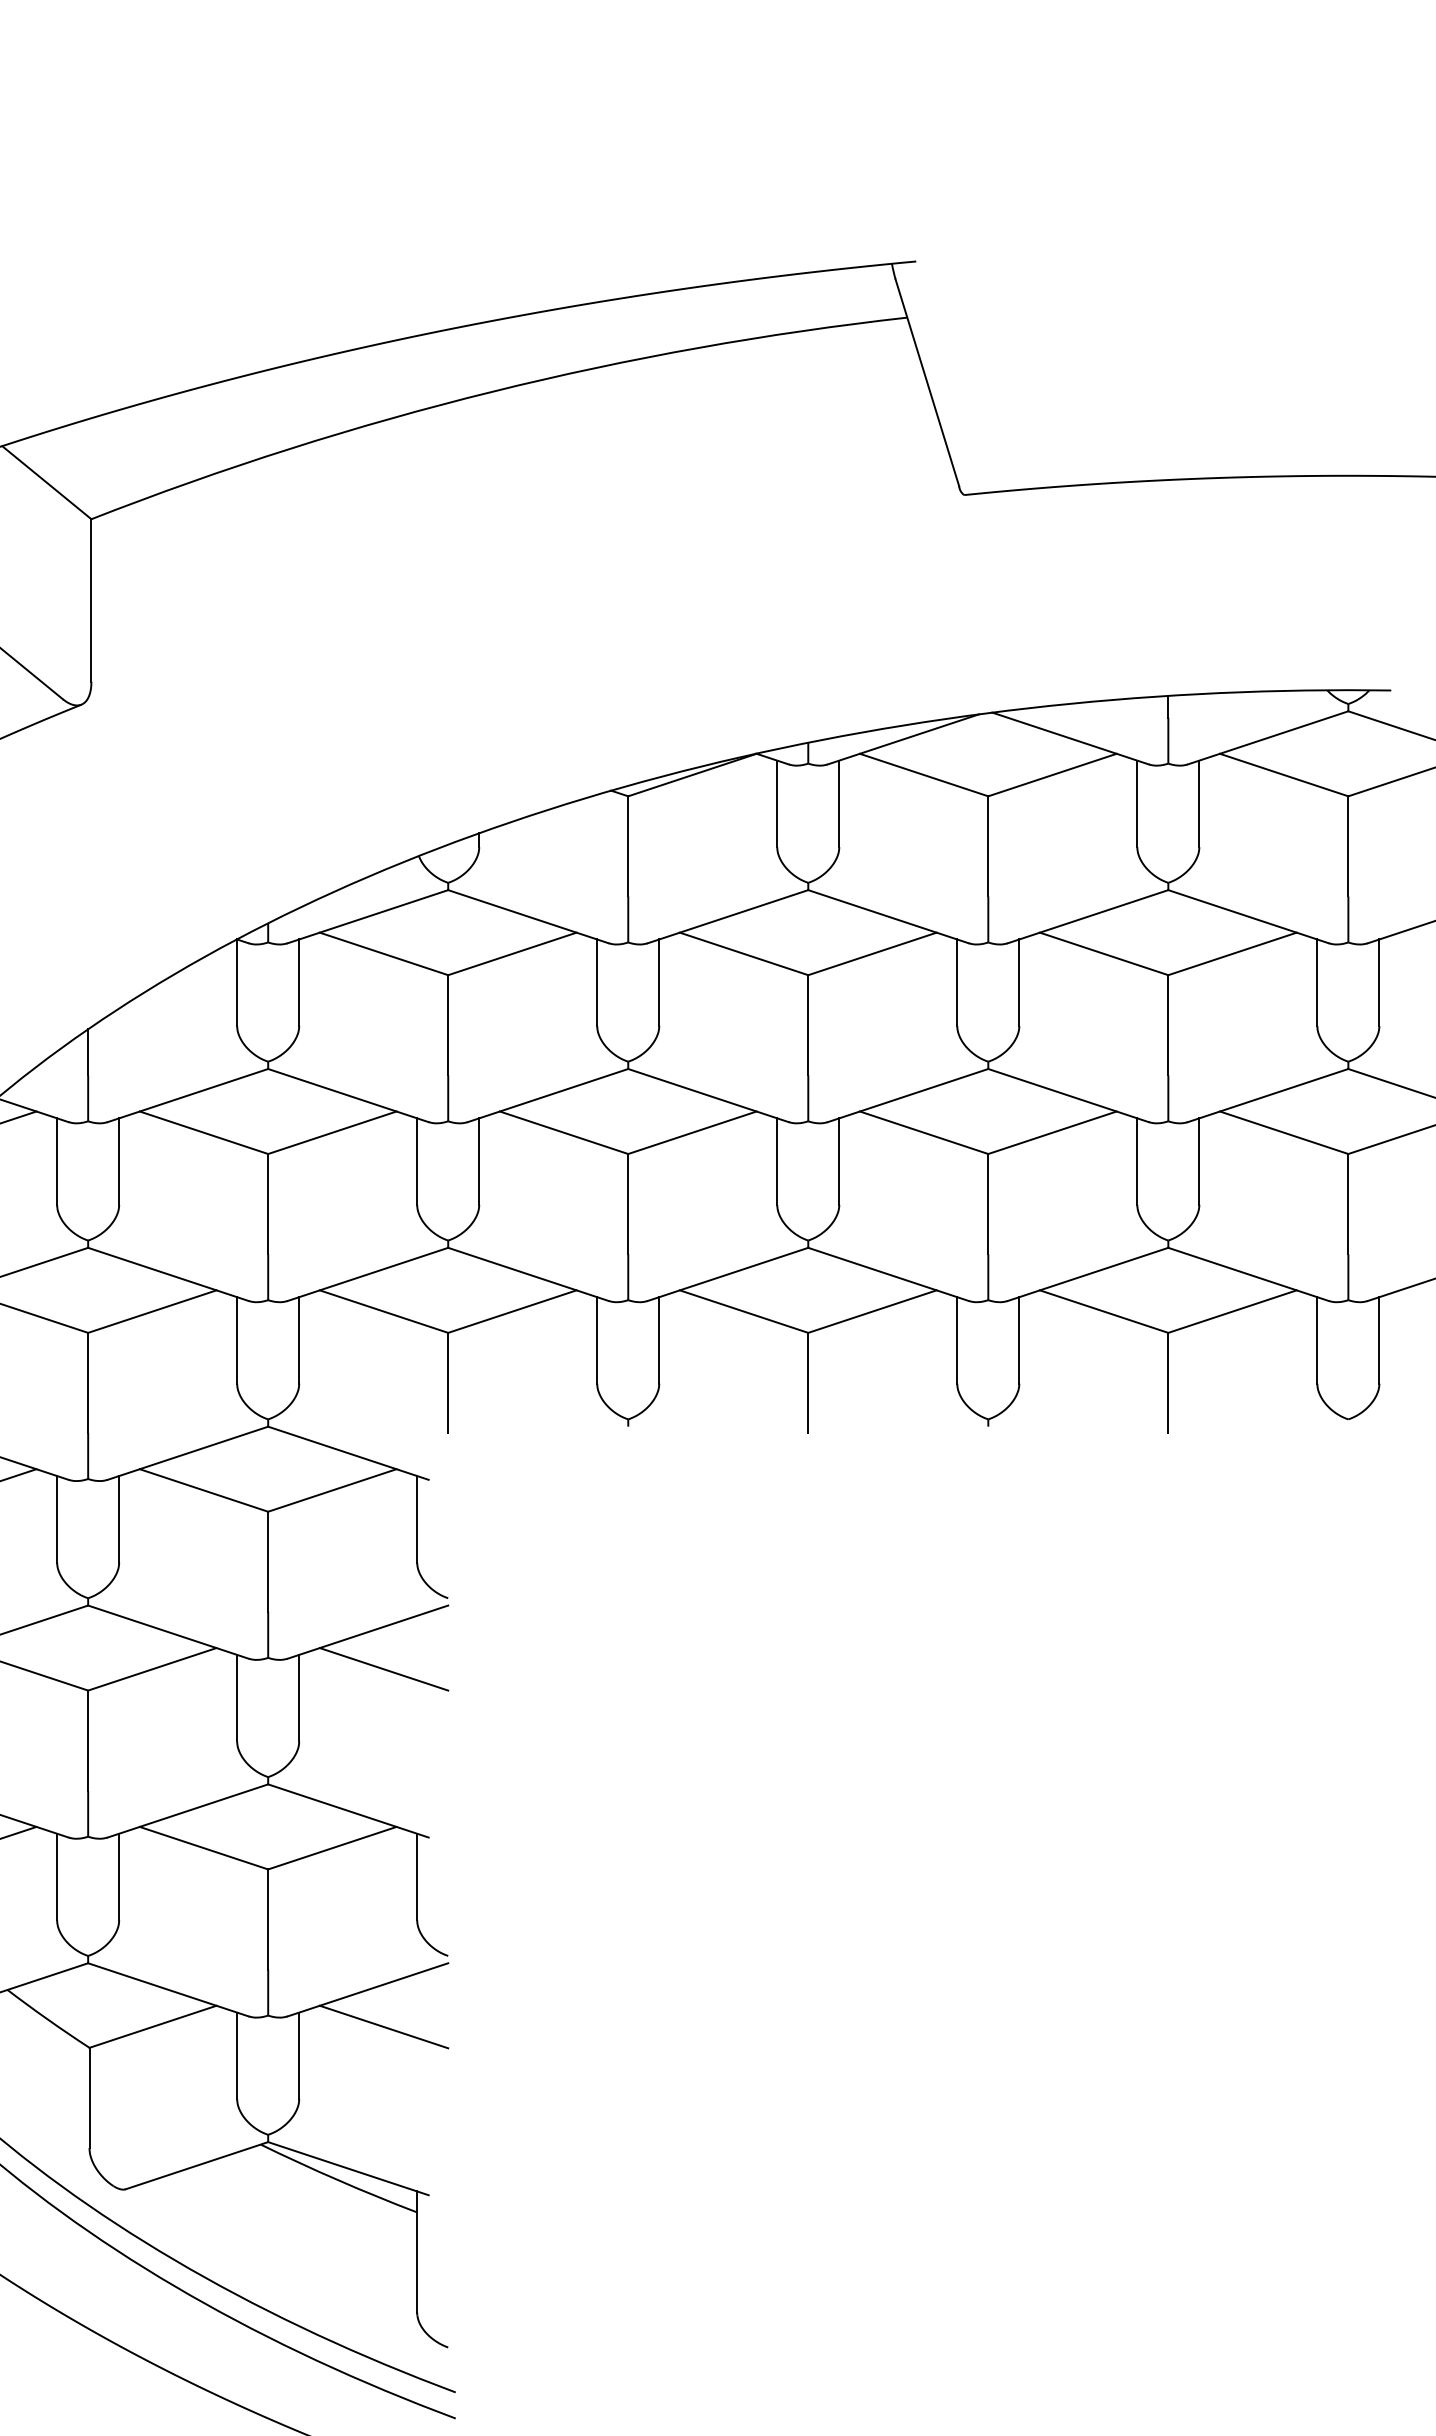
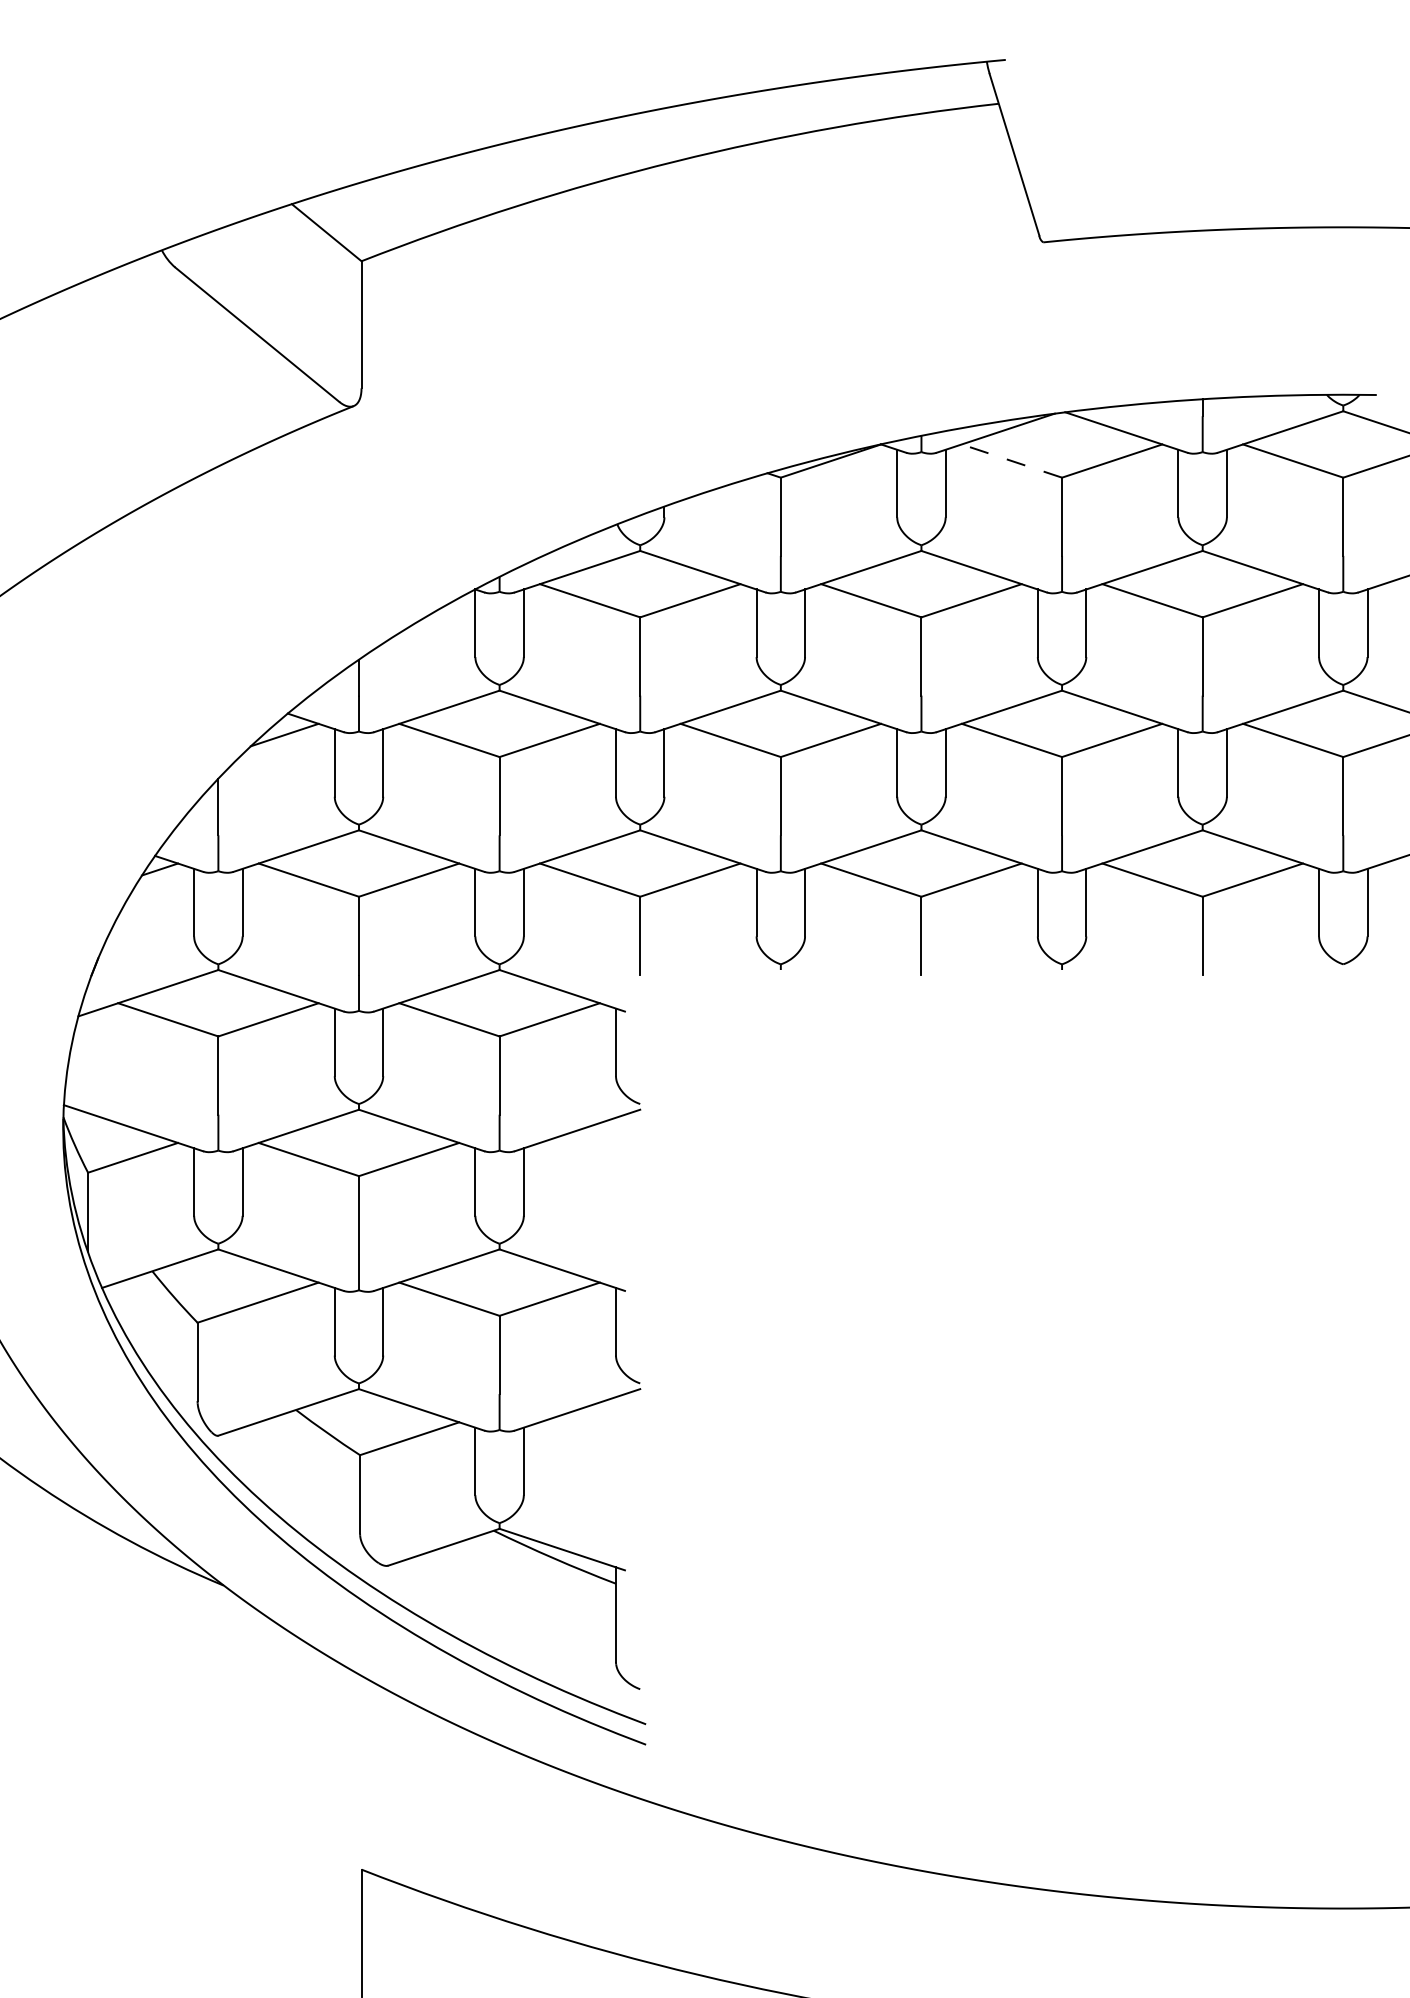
line: (923, 775) -> (1011, 461), solid -> dashed
line: (383, 1669) -> (589, 1159), removed
line: (383, 2026) -> (589, 1438), removed

